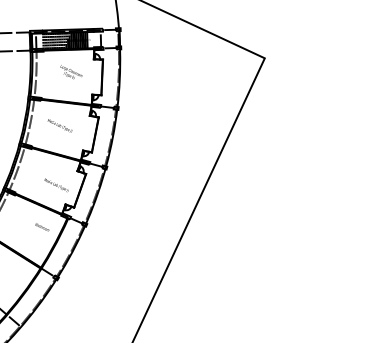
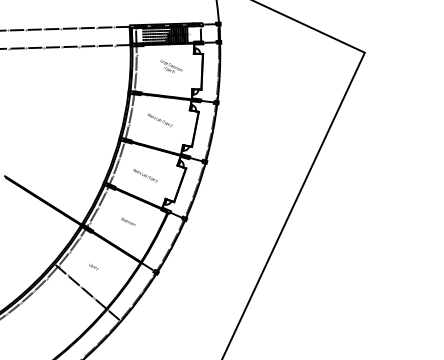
text: (56, 185) -> (145, 175), moved
text: (42, 227) -> (128, 221), moved

